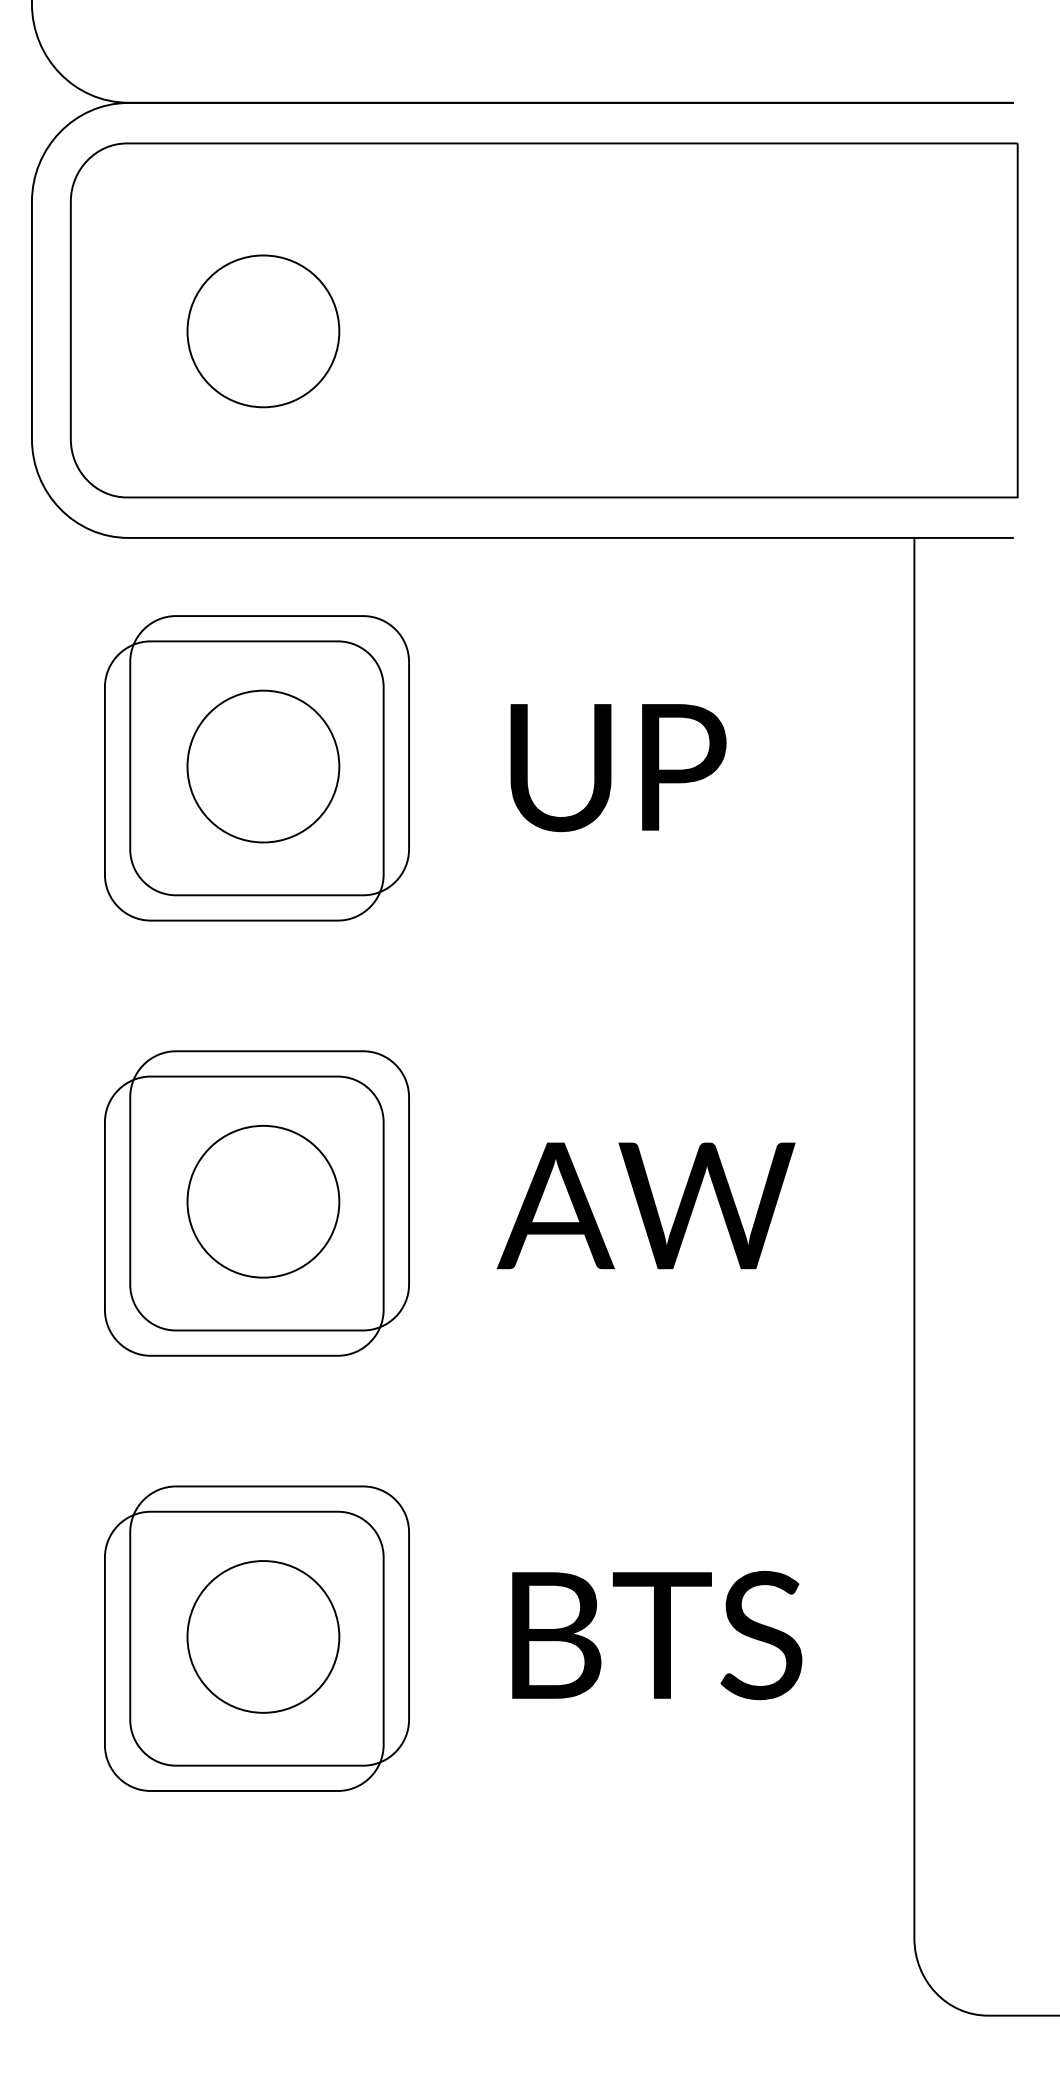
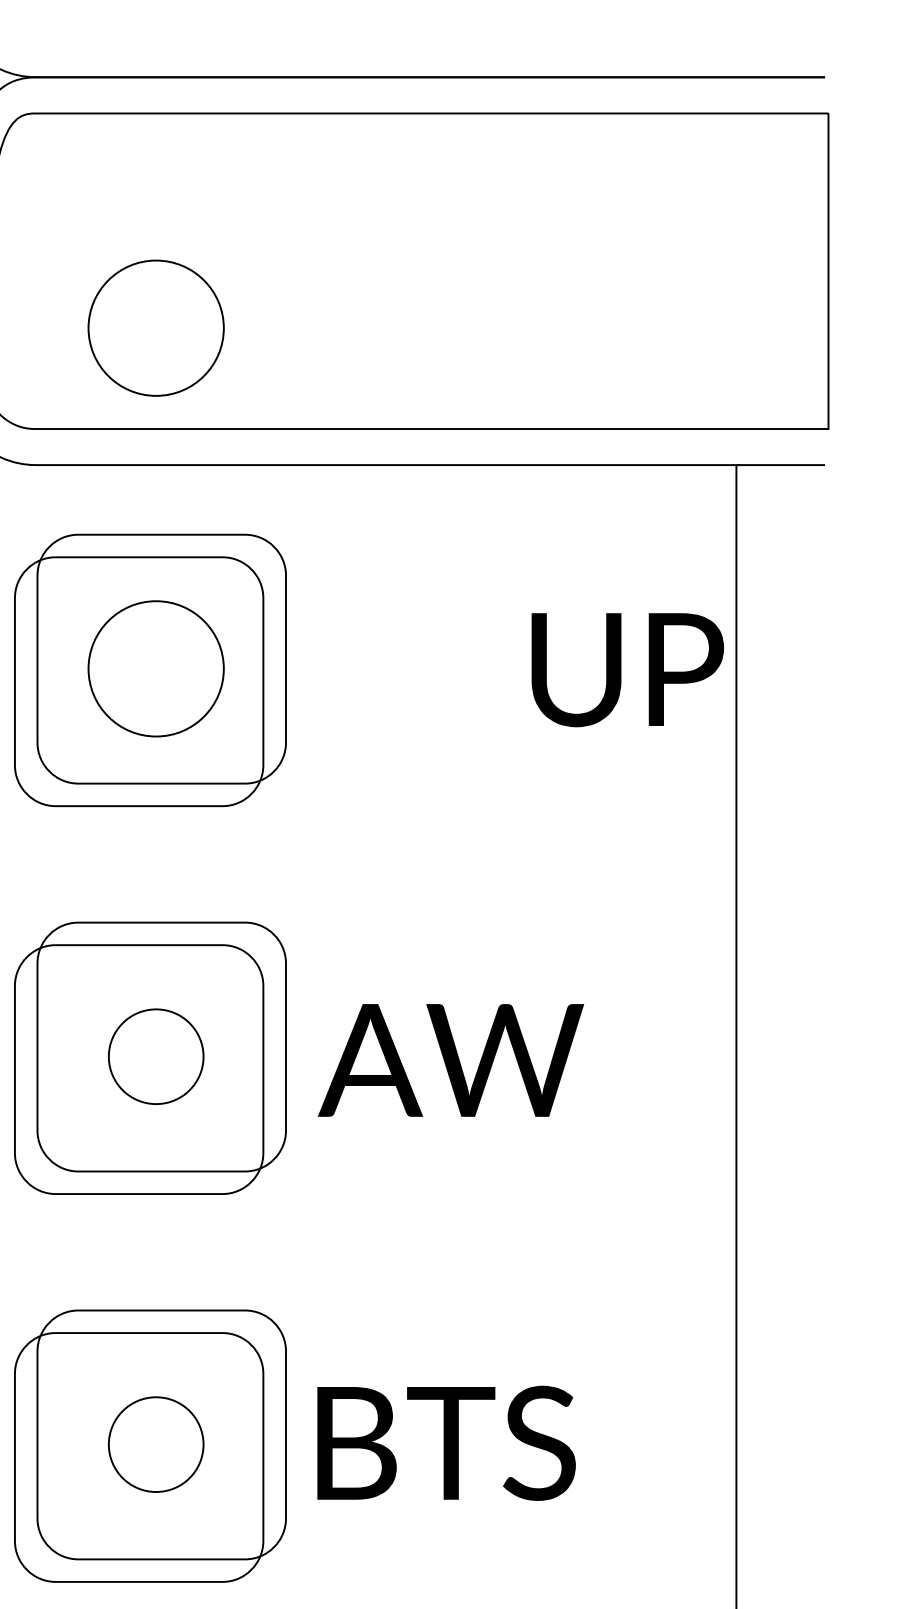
circle: (263, 331) -> (156, 328), moved
text: (618, 768) -> (627, 670), moved
circle: (263, 1201) -> (156, 1056), size x0.7
text: (646, 1205) -> (451, 1060), moved
text: (657, 1635) -> (446, 1443), moved
circle: (263, 1636) -> (156, 1444), size x0.7

